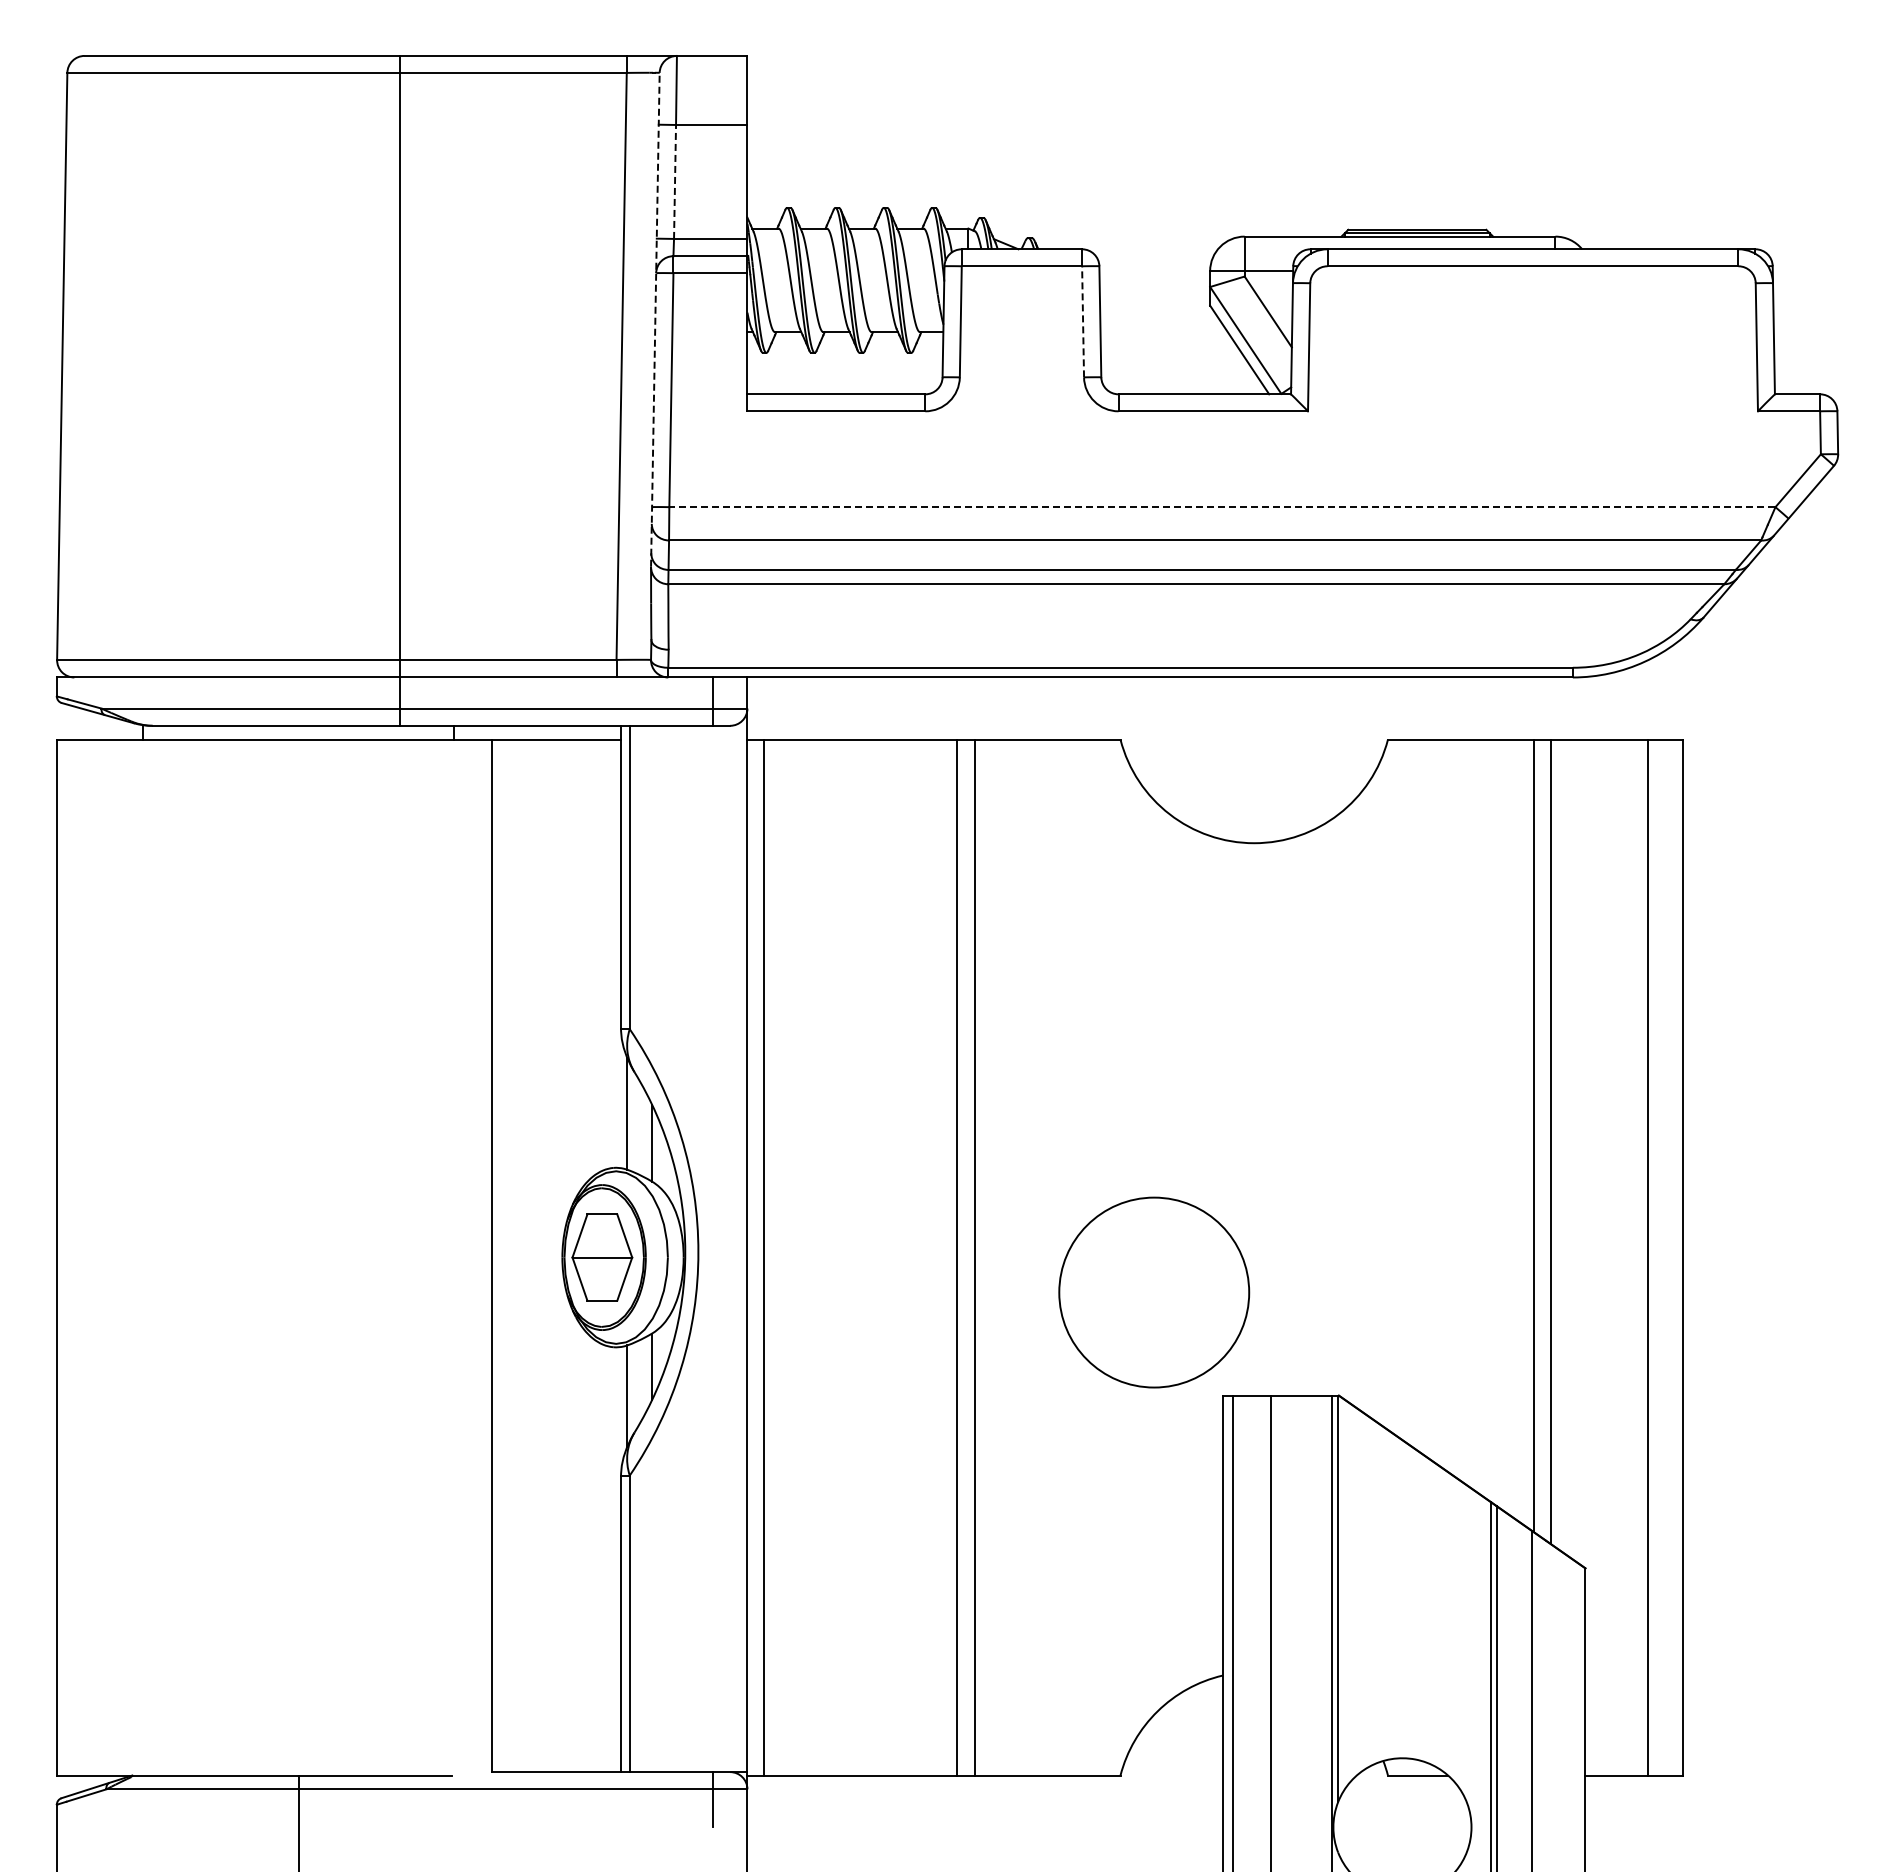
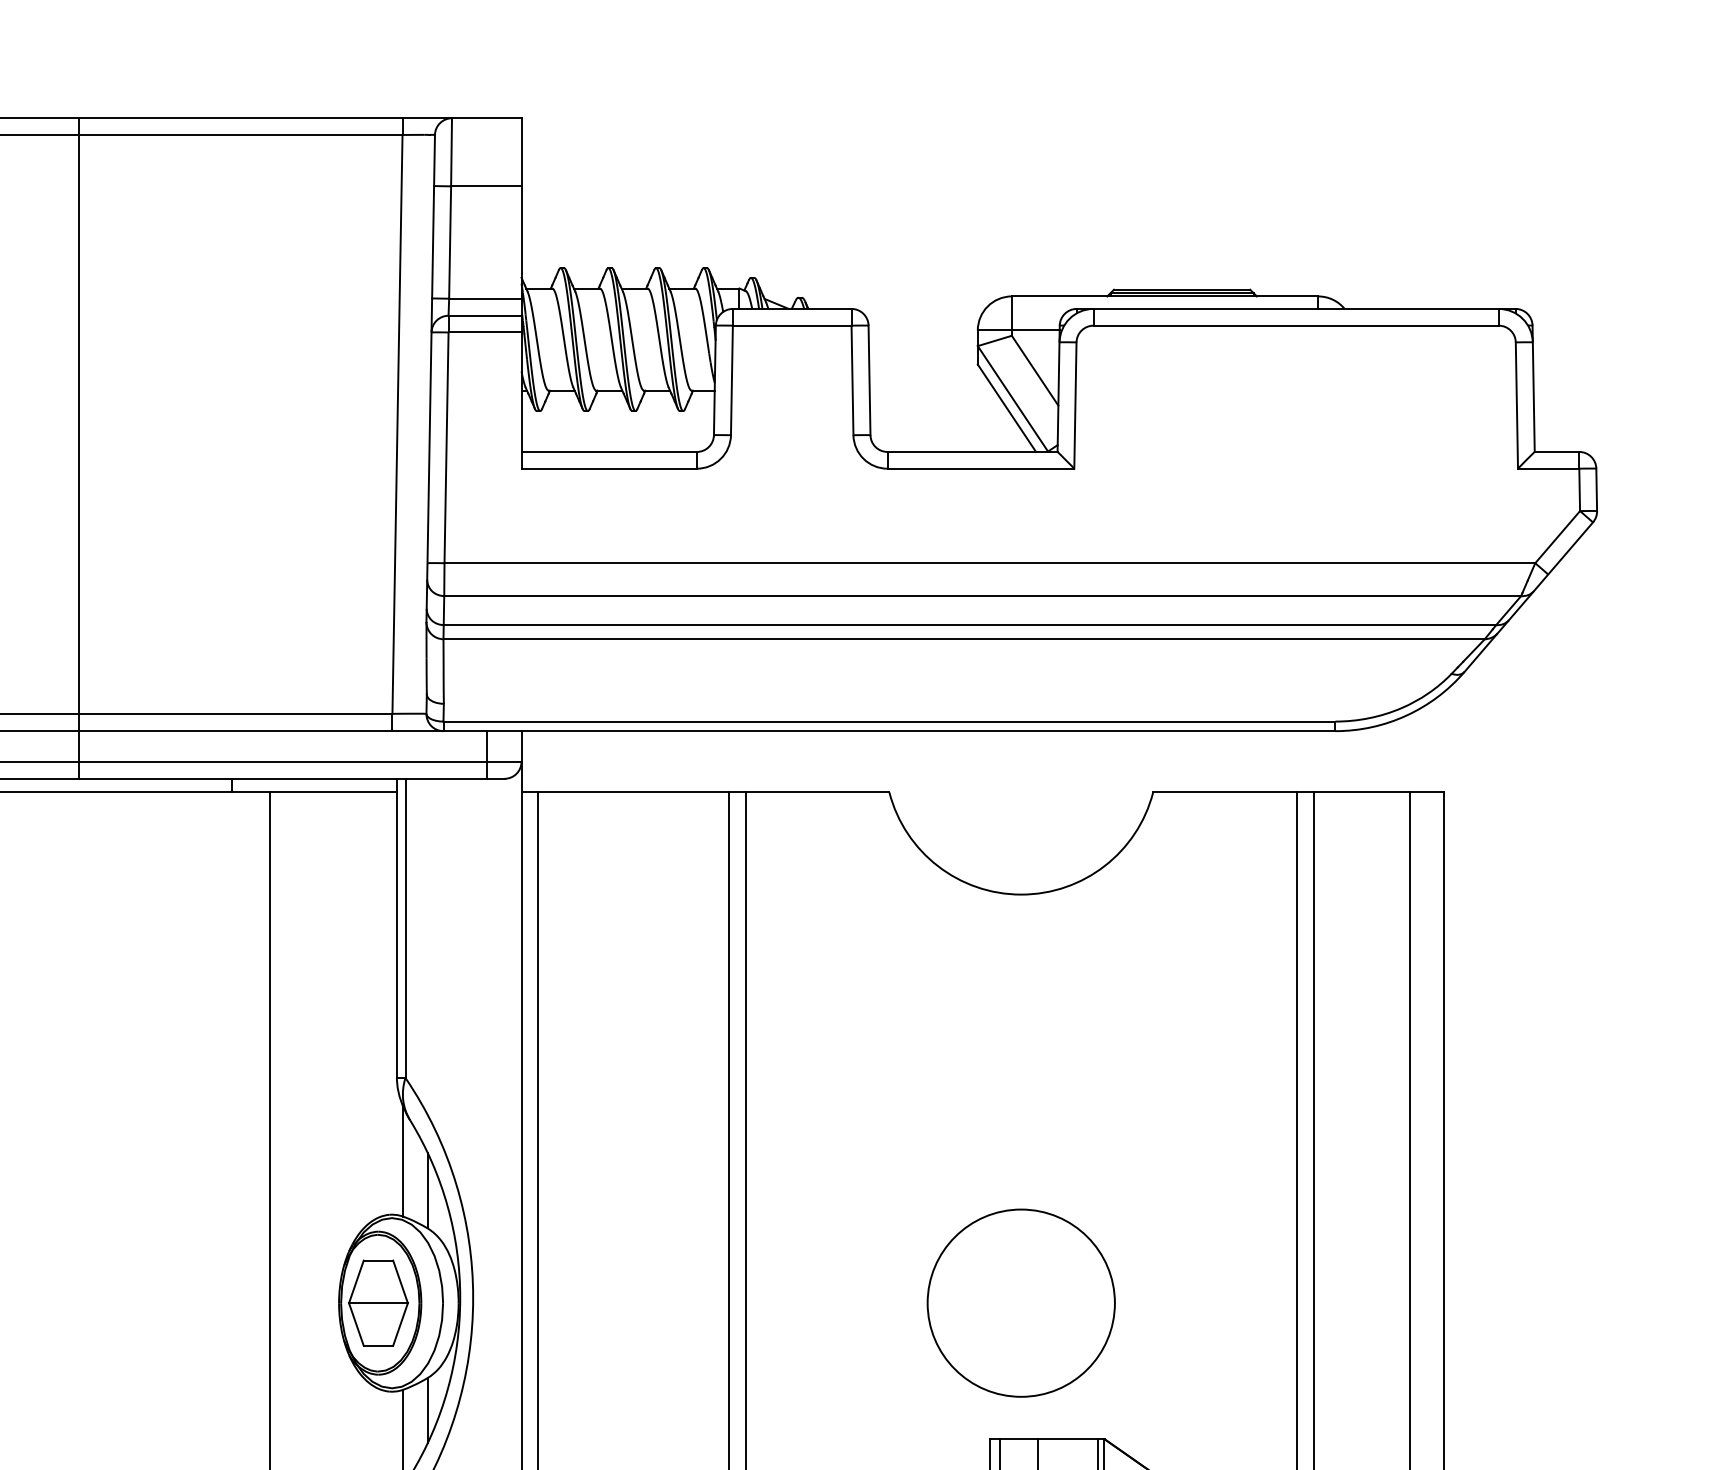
line: (675, 181) -> (450, 242), dashed -> solid
line: (655, 319) -> (430, 378), dashed -> solid
line: (1083, 321) -> (852, 380), dashed -> solid
line: (399, 390) -> (78, 448), moved
line: (1221, 507) -> (988, 563), dashed -> solid
circle: (1154, 1292) -> (1021, 1303), moved

